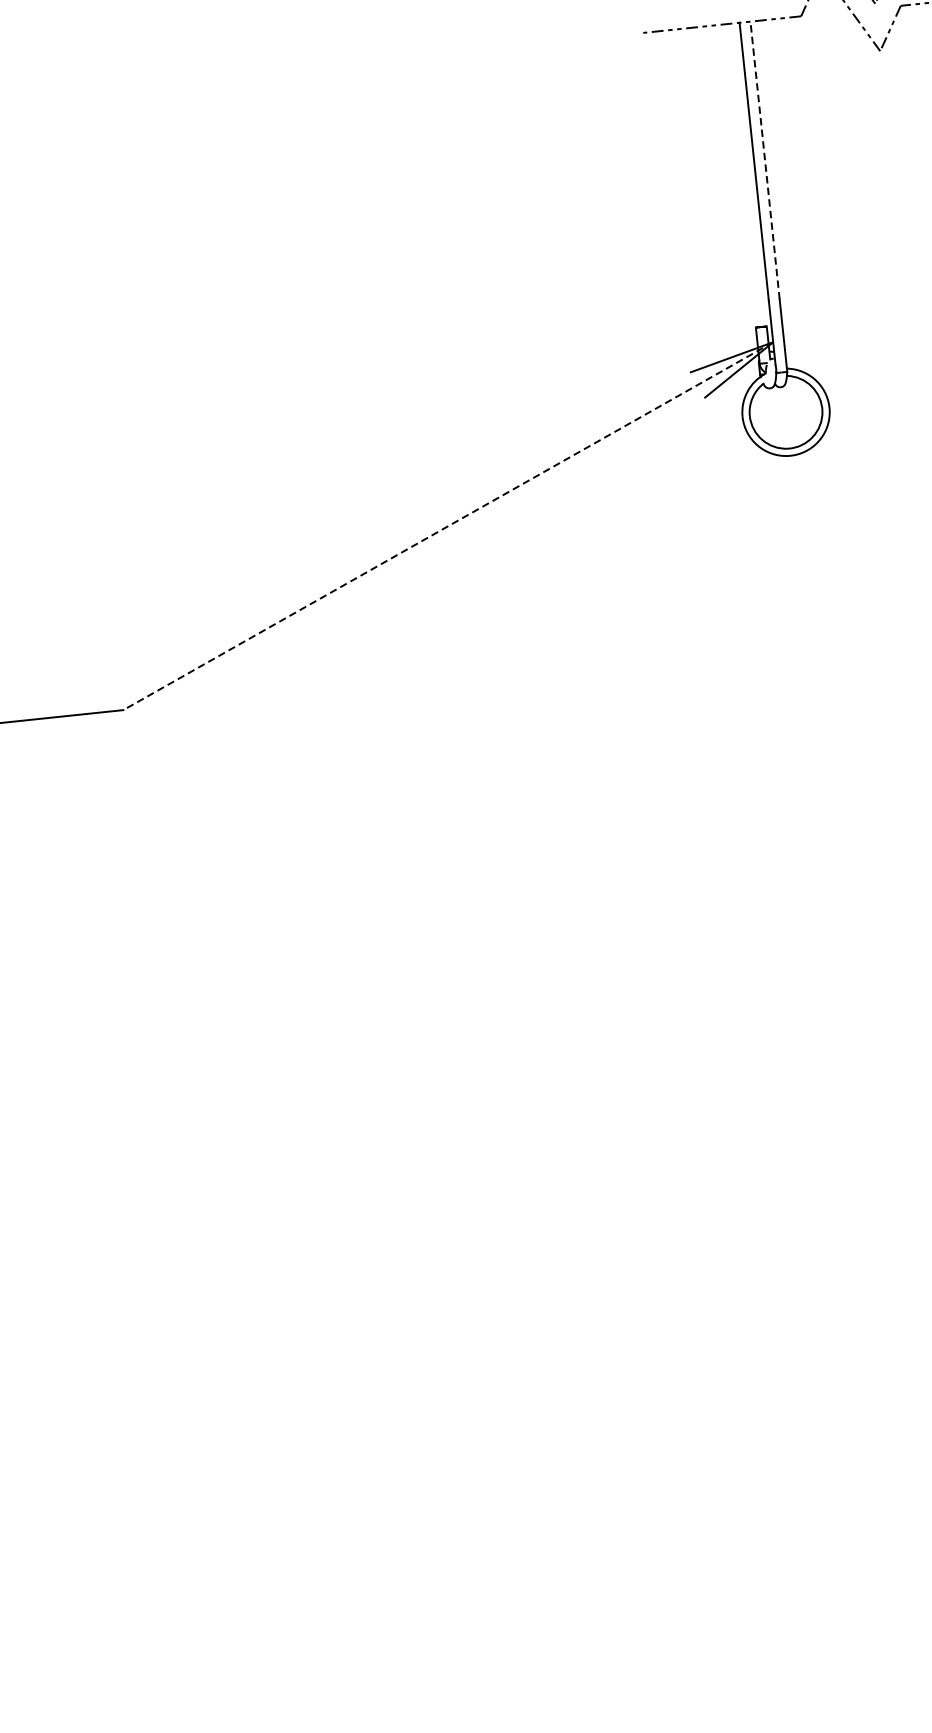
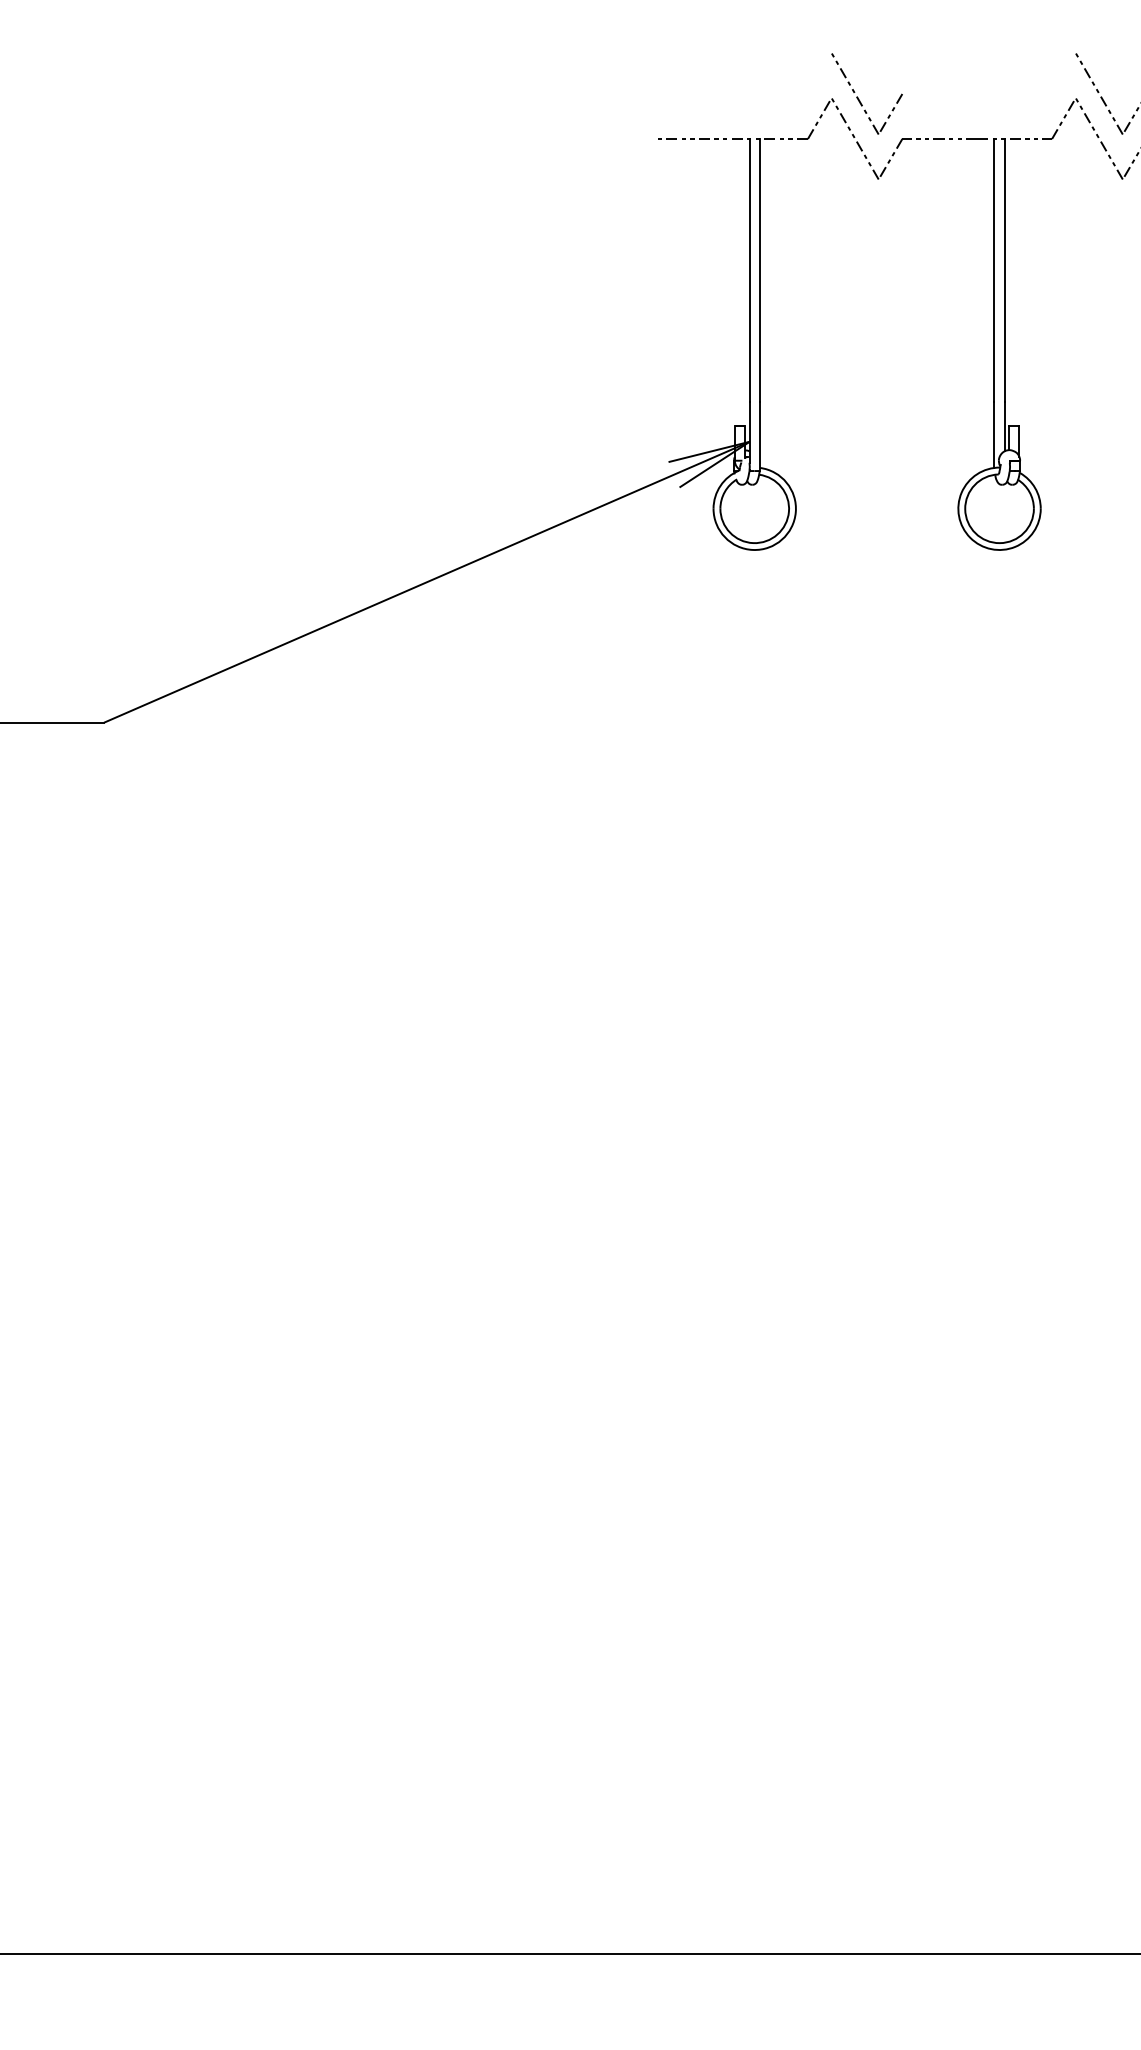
line: (764, 160) -> (759, 270), dashed -> solid
line: (447, 526) -> (426, 582), dashed -> solid

